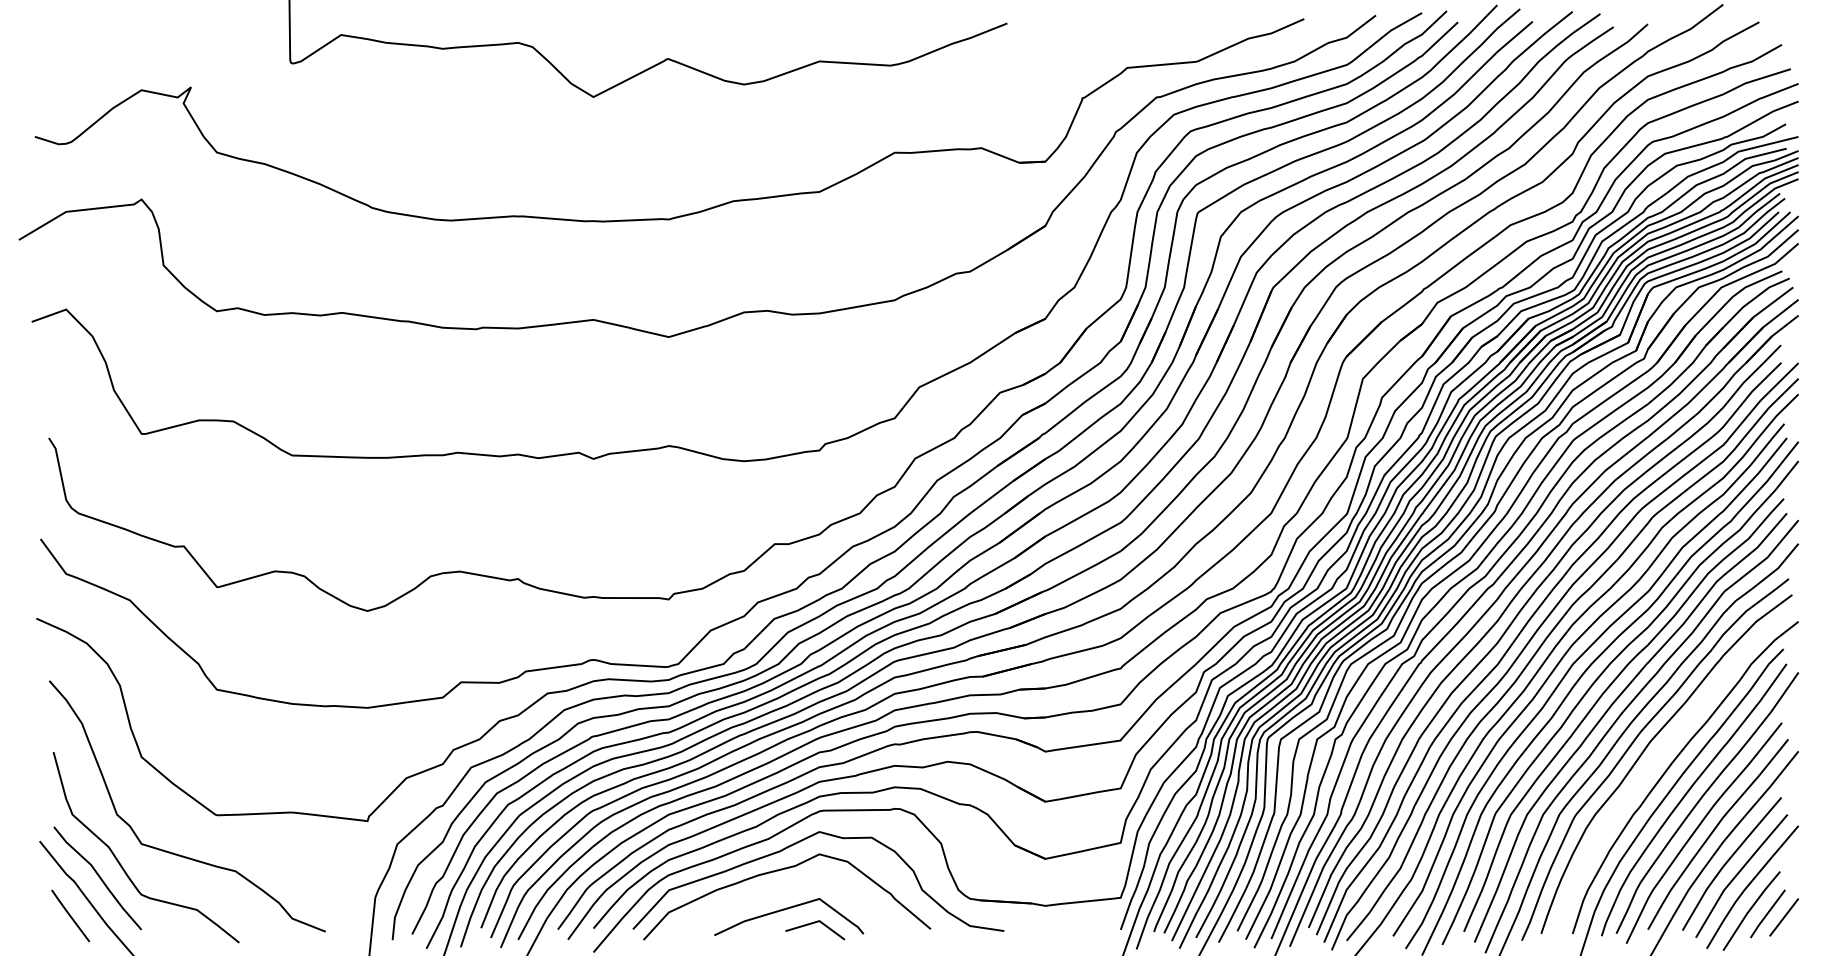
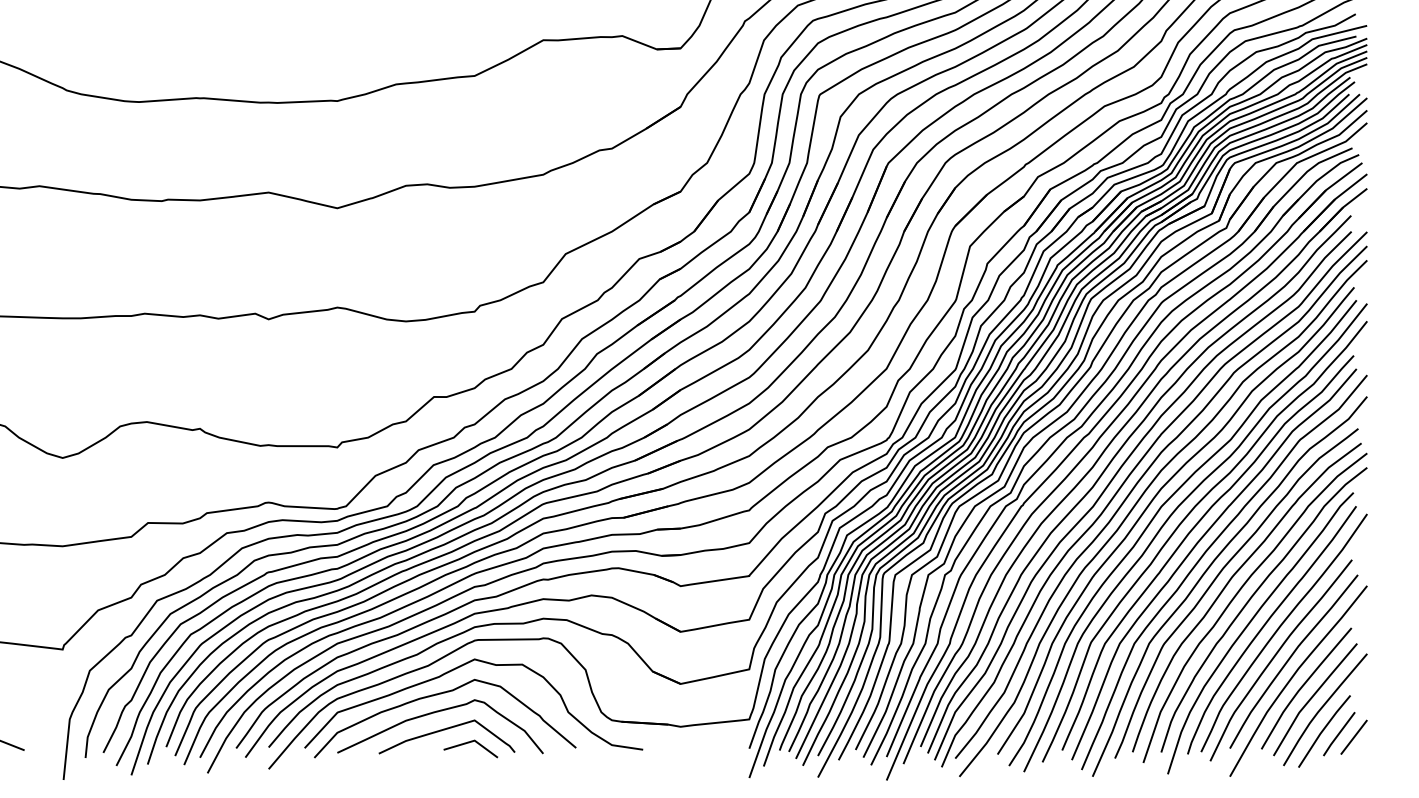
curve: (1657, 759) -> (1238, 593), added
curve: (778, 890) -> (437, 712), added

